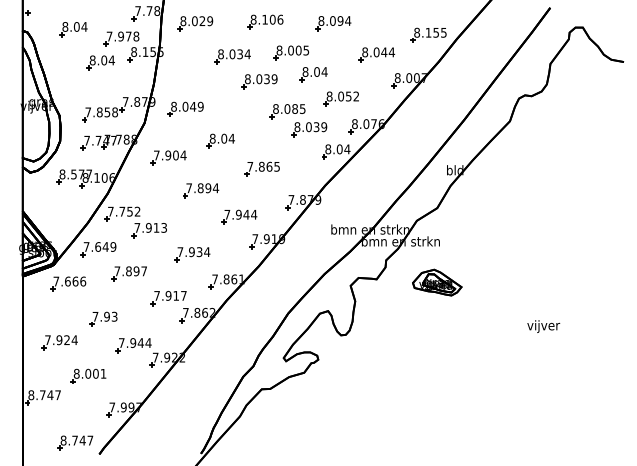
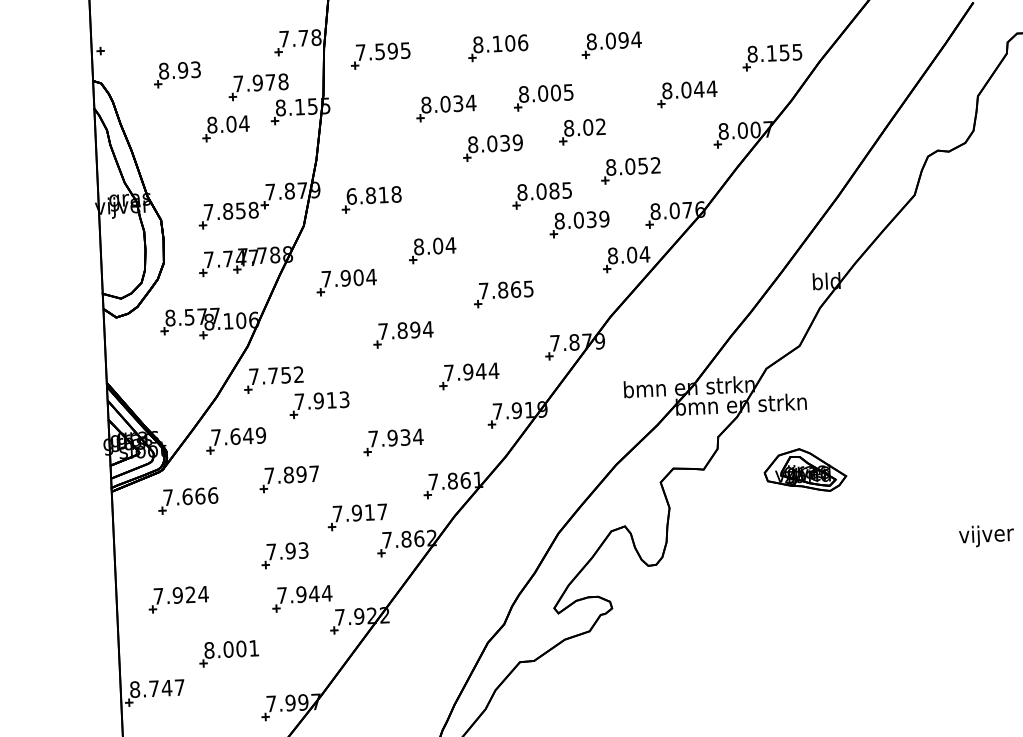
text: (196, 21) -> (382, 52), 8.029 -> 7.595
text: (80, 26) -> (189, 69), 8.04 -> 8.93
text: (324, 71) -> (600, 126), 8.04 -> 8.02
text: (187, 106) -> (374, 194), 8.049 -> 6.818
part: (103, 318) -> (284, 554), moved

